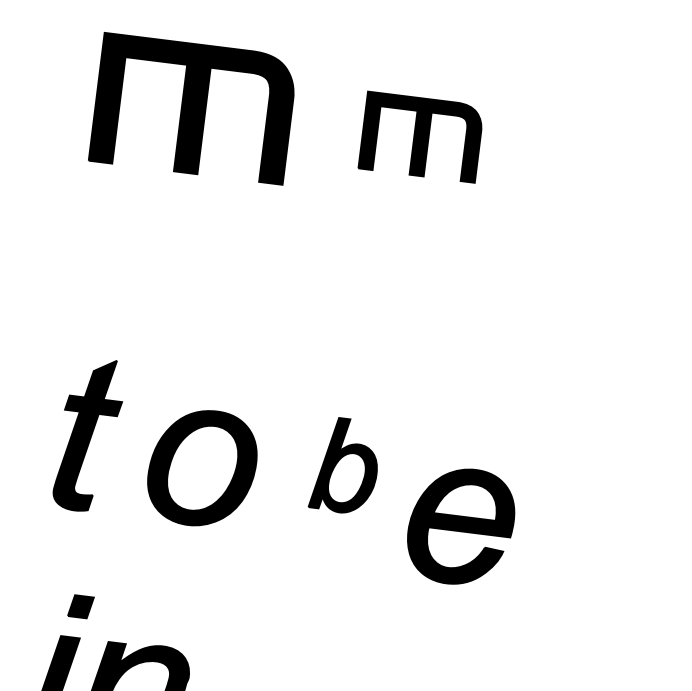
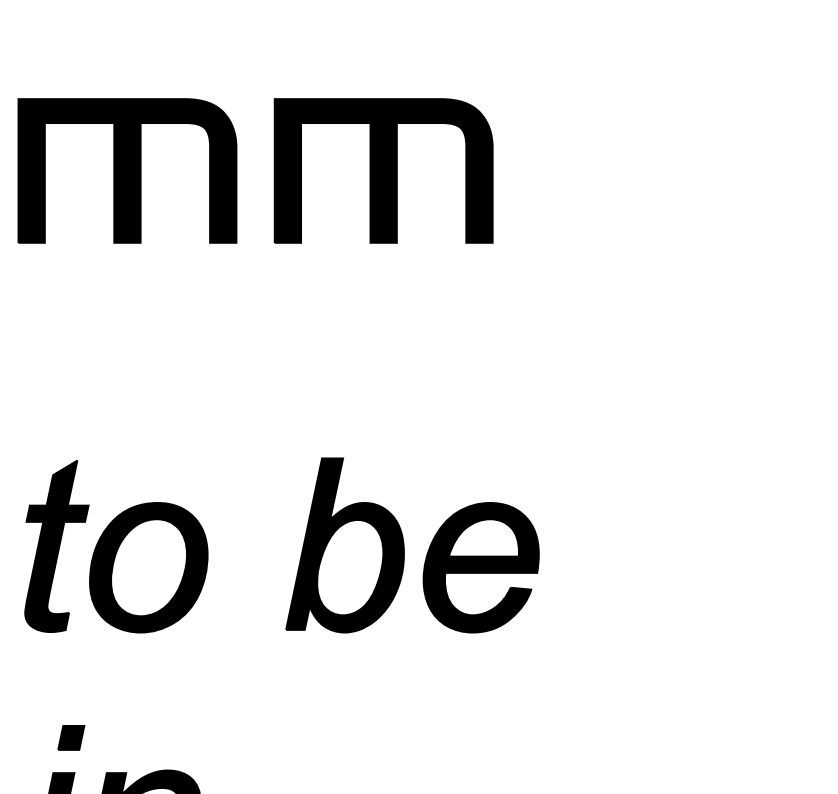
part: (421, 136) -> (383, 170), size x1.67
part: (345, 465) -> (344, 545), size x1.67
part: (202, 467) -> (148, 567), moved
part: (460, 526) -> (480, 567), moved

